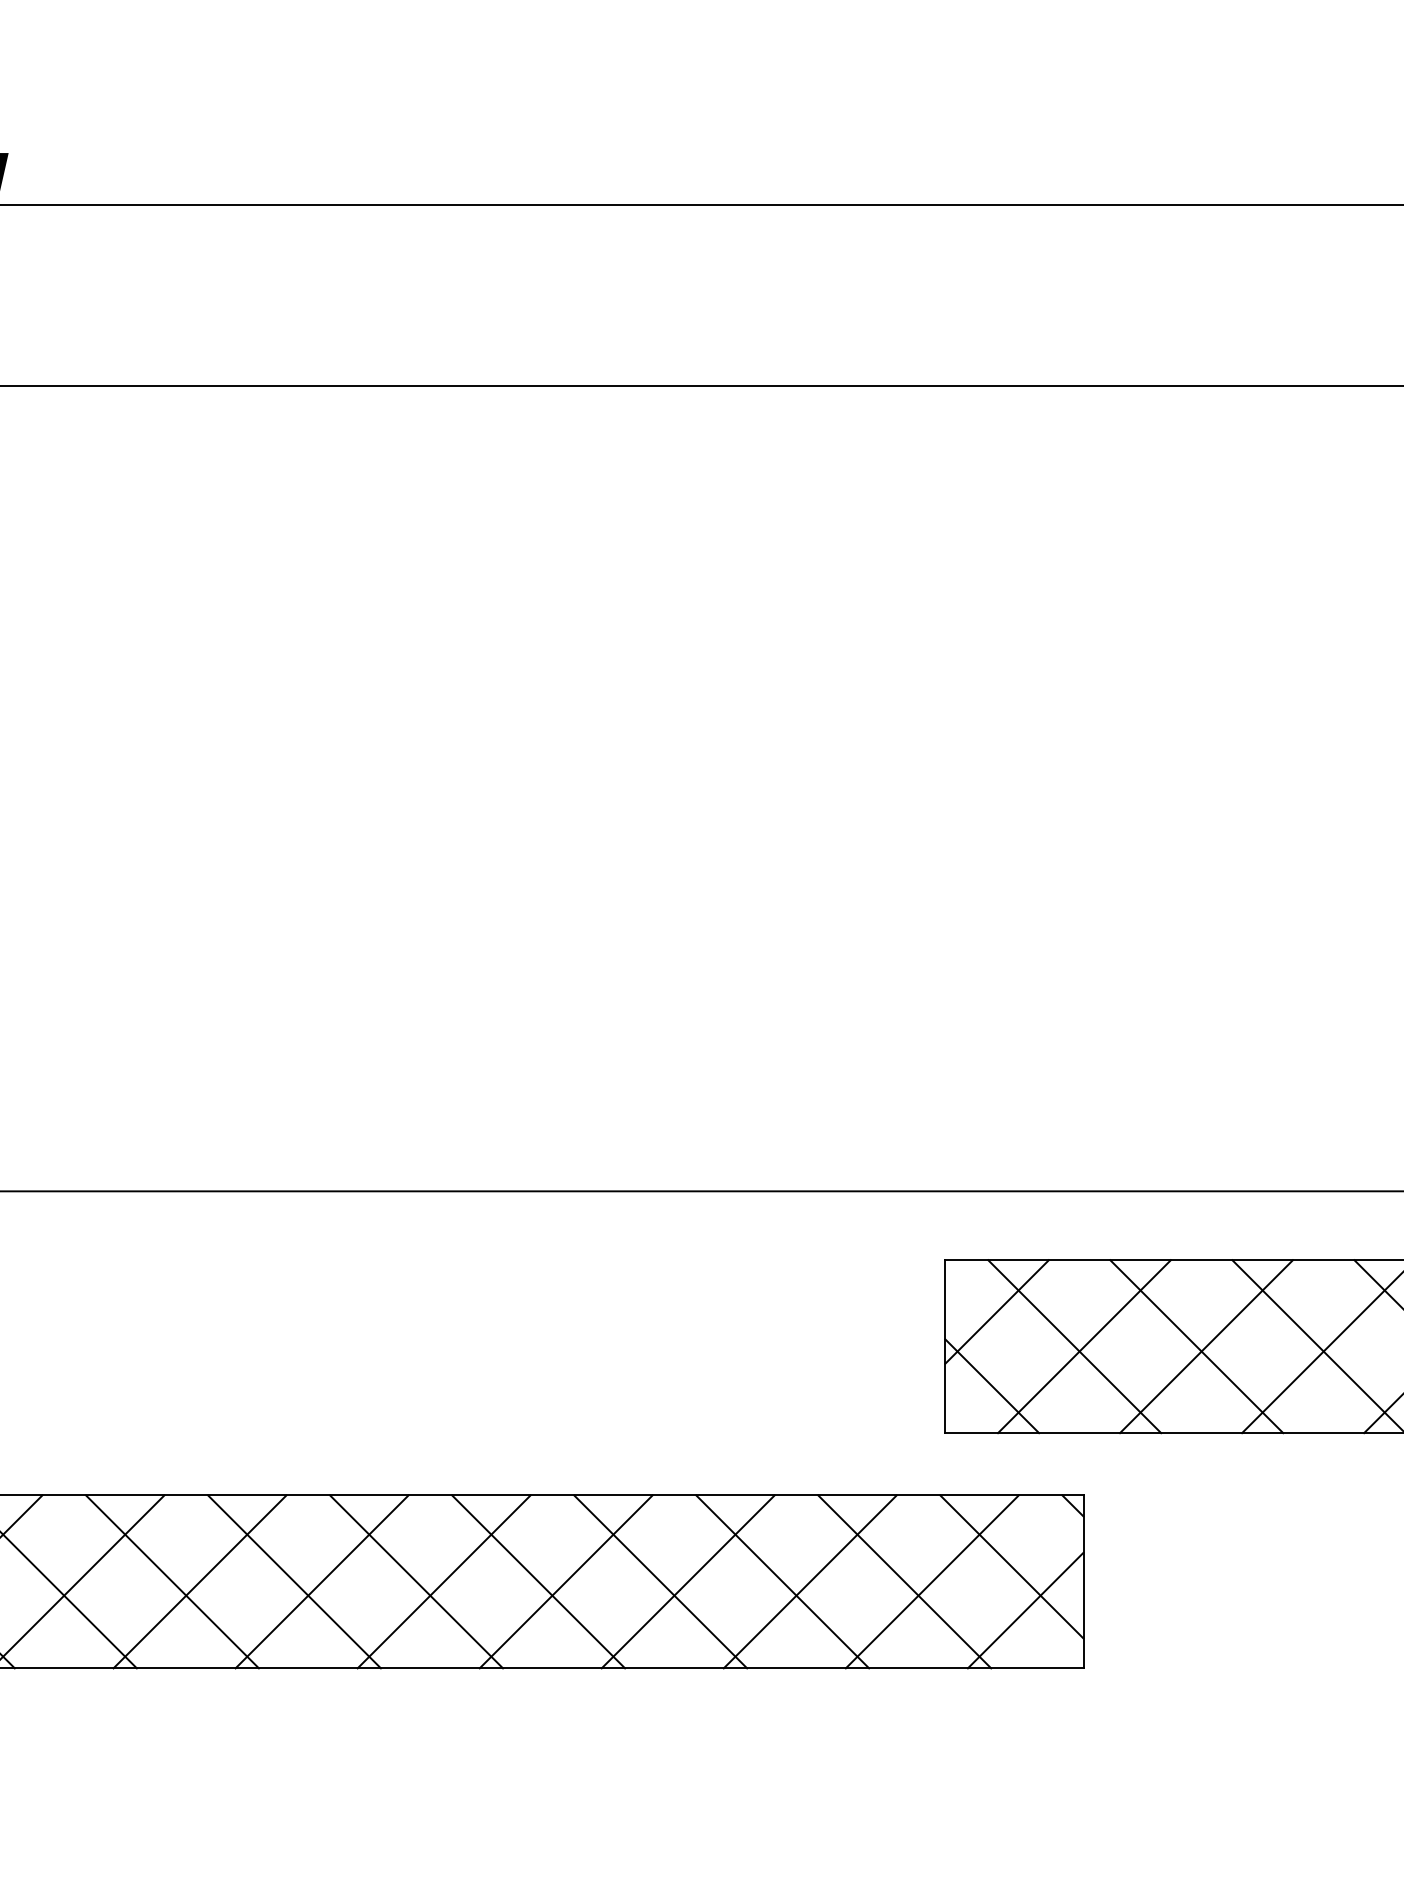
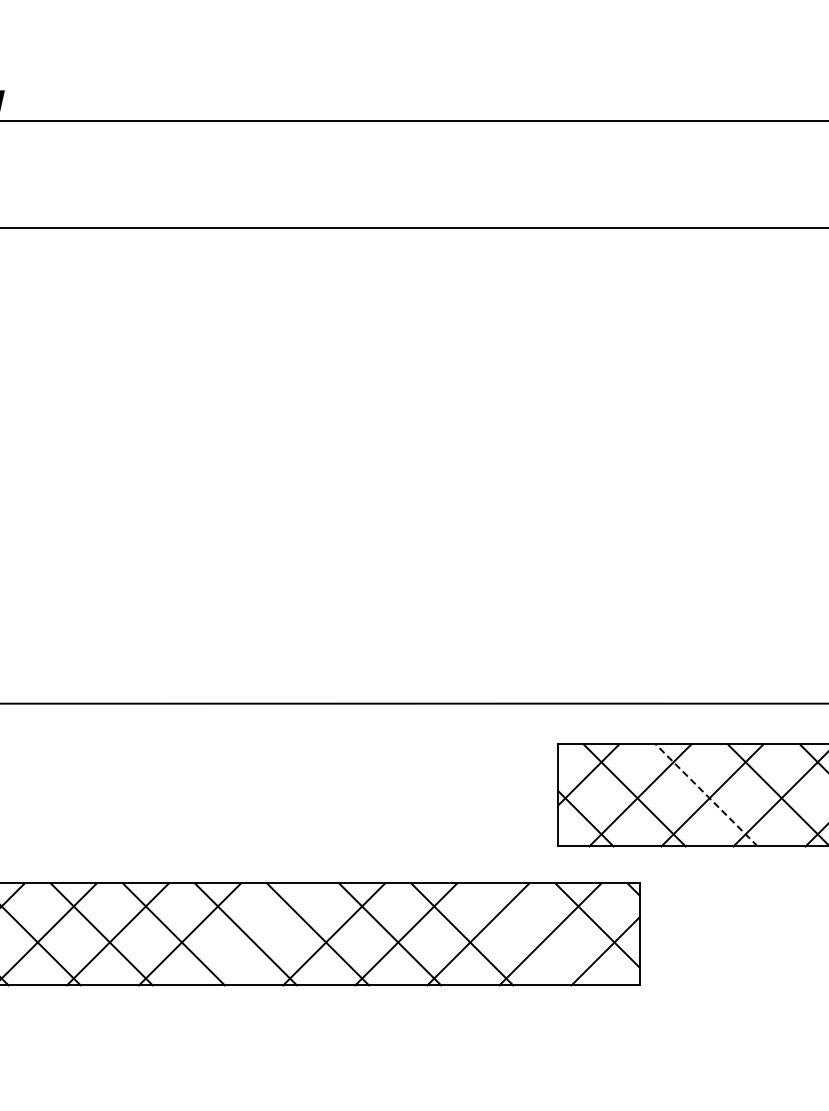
line: (1196, 1346) -> (706, 795), solid -> dashed
line: (444, 1582) -> (262, 934), removed
line: (905, 1582) -> (534, 934), removed

